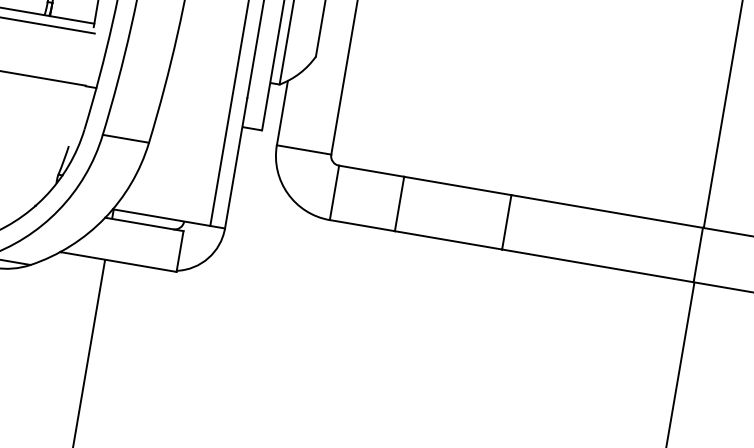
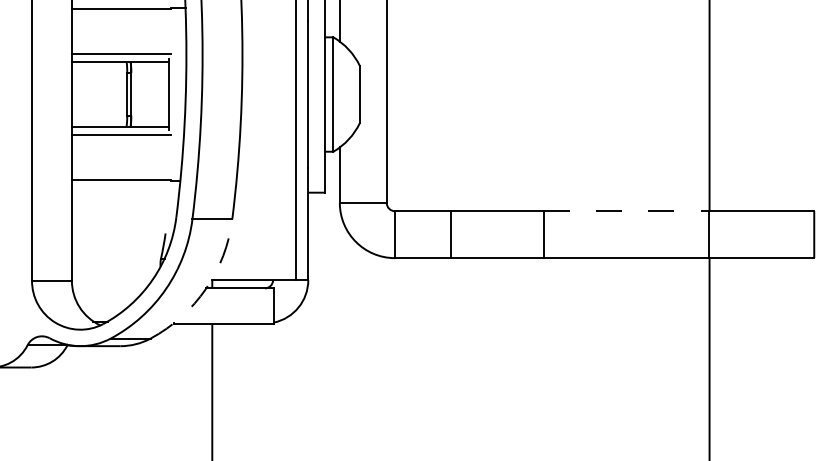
line: (607, 211) -> (626, 211), solid -> dashed
arc: (104, 217) -> (205, 288), solid -> dashed

